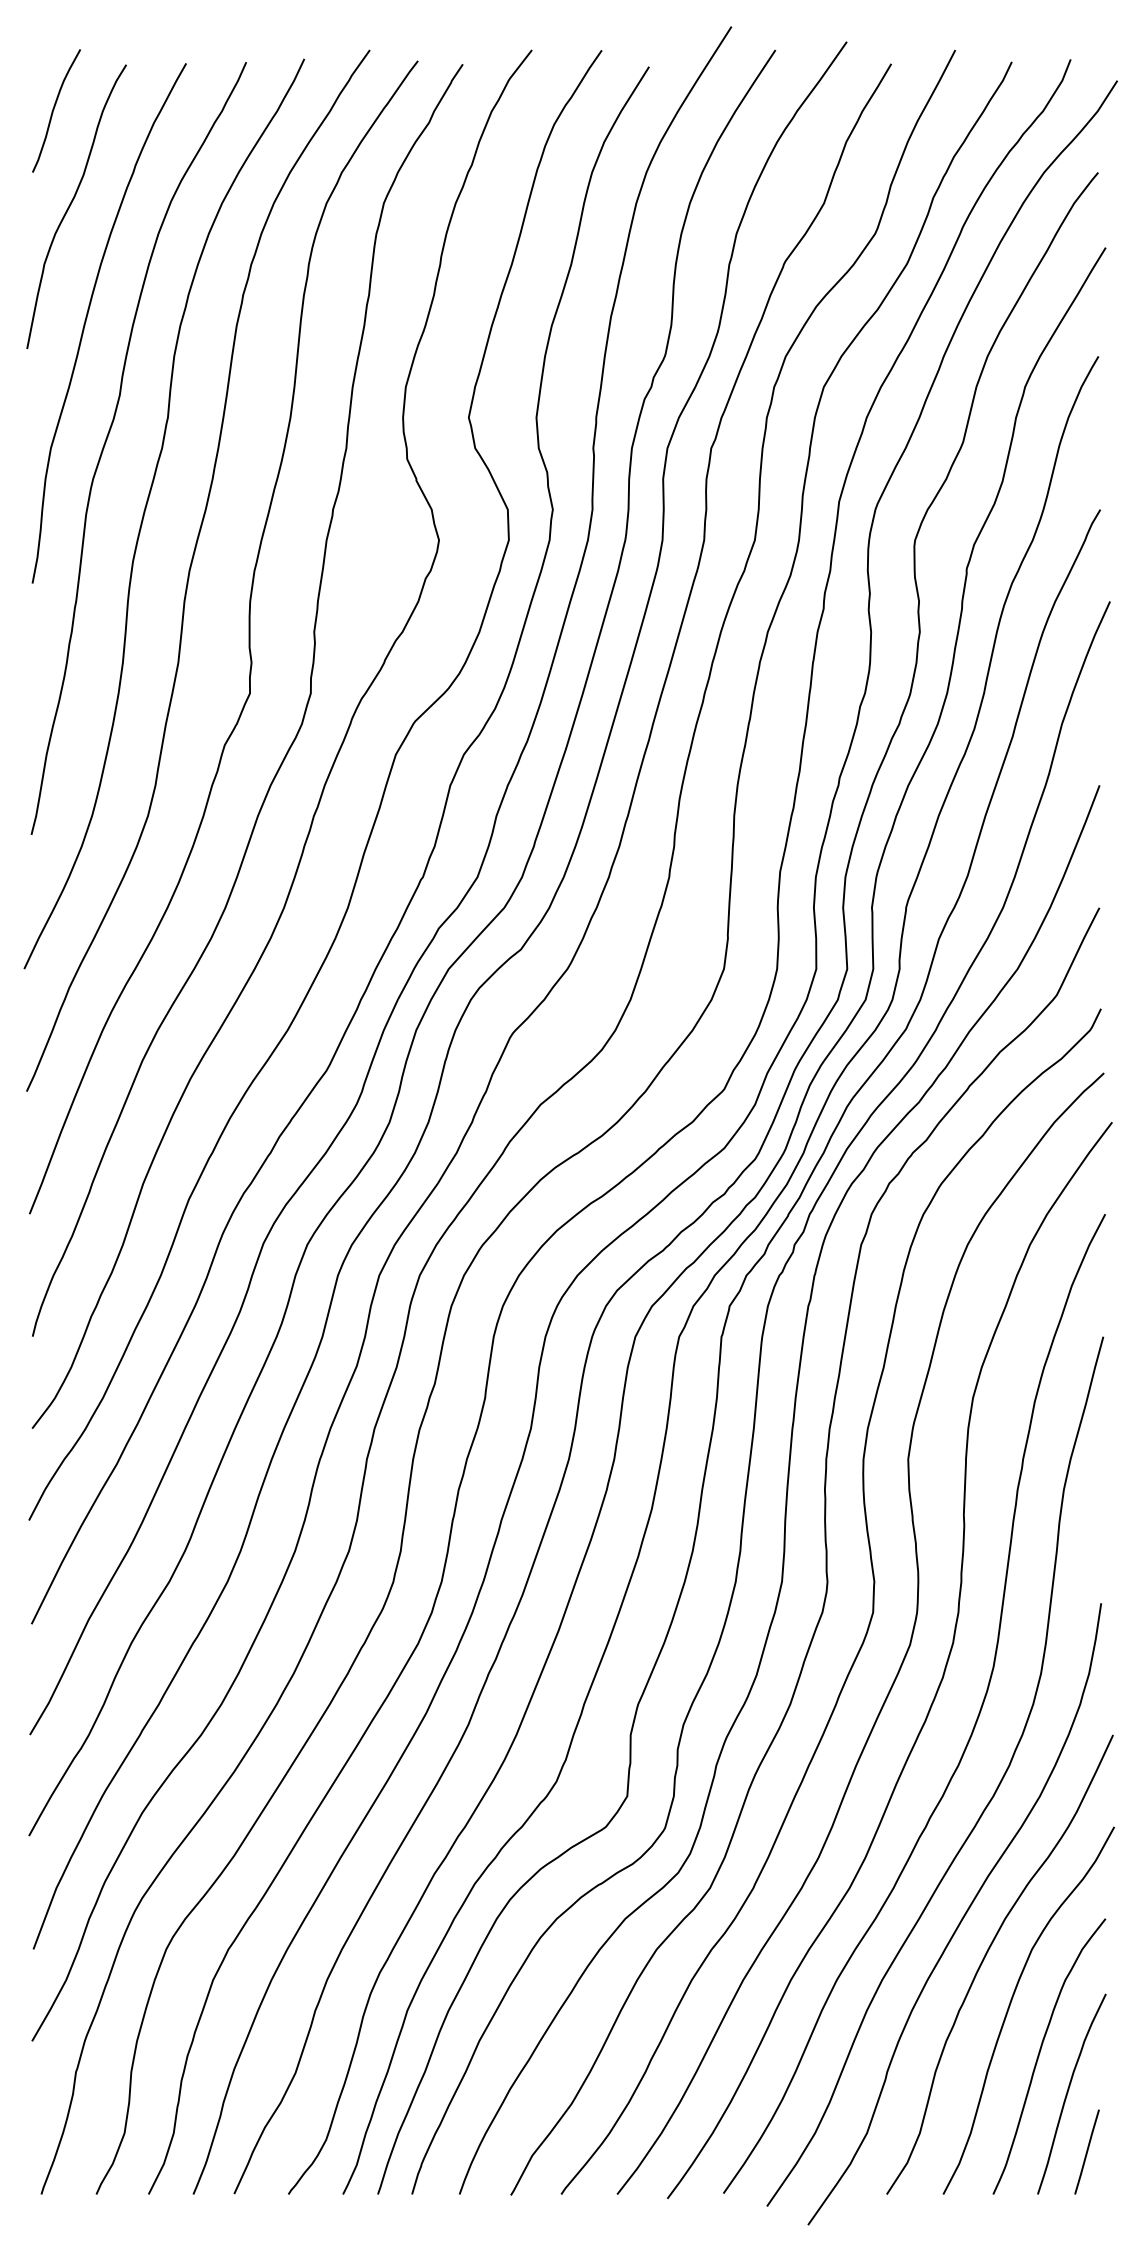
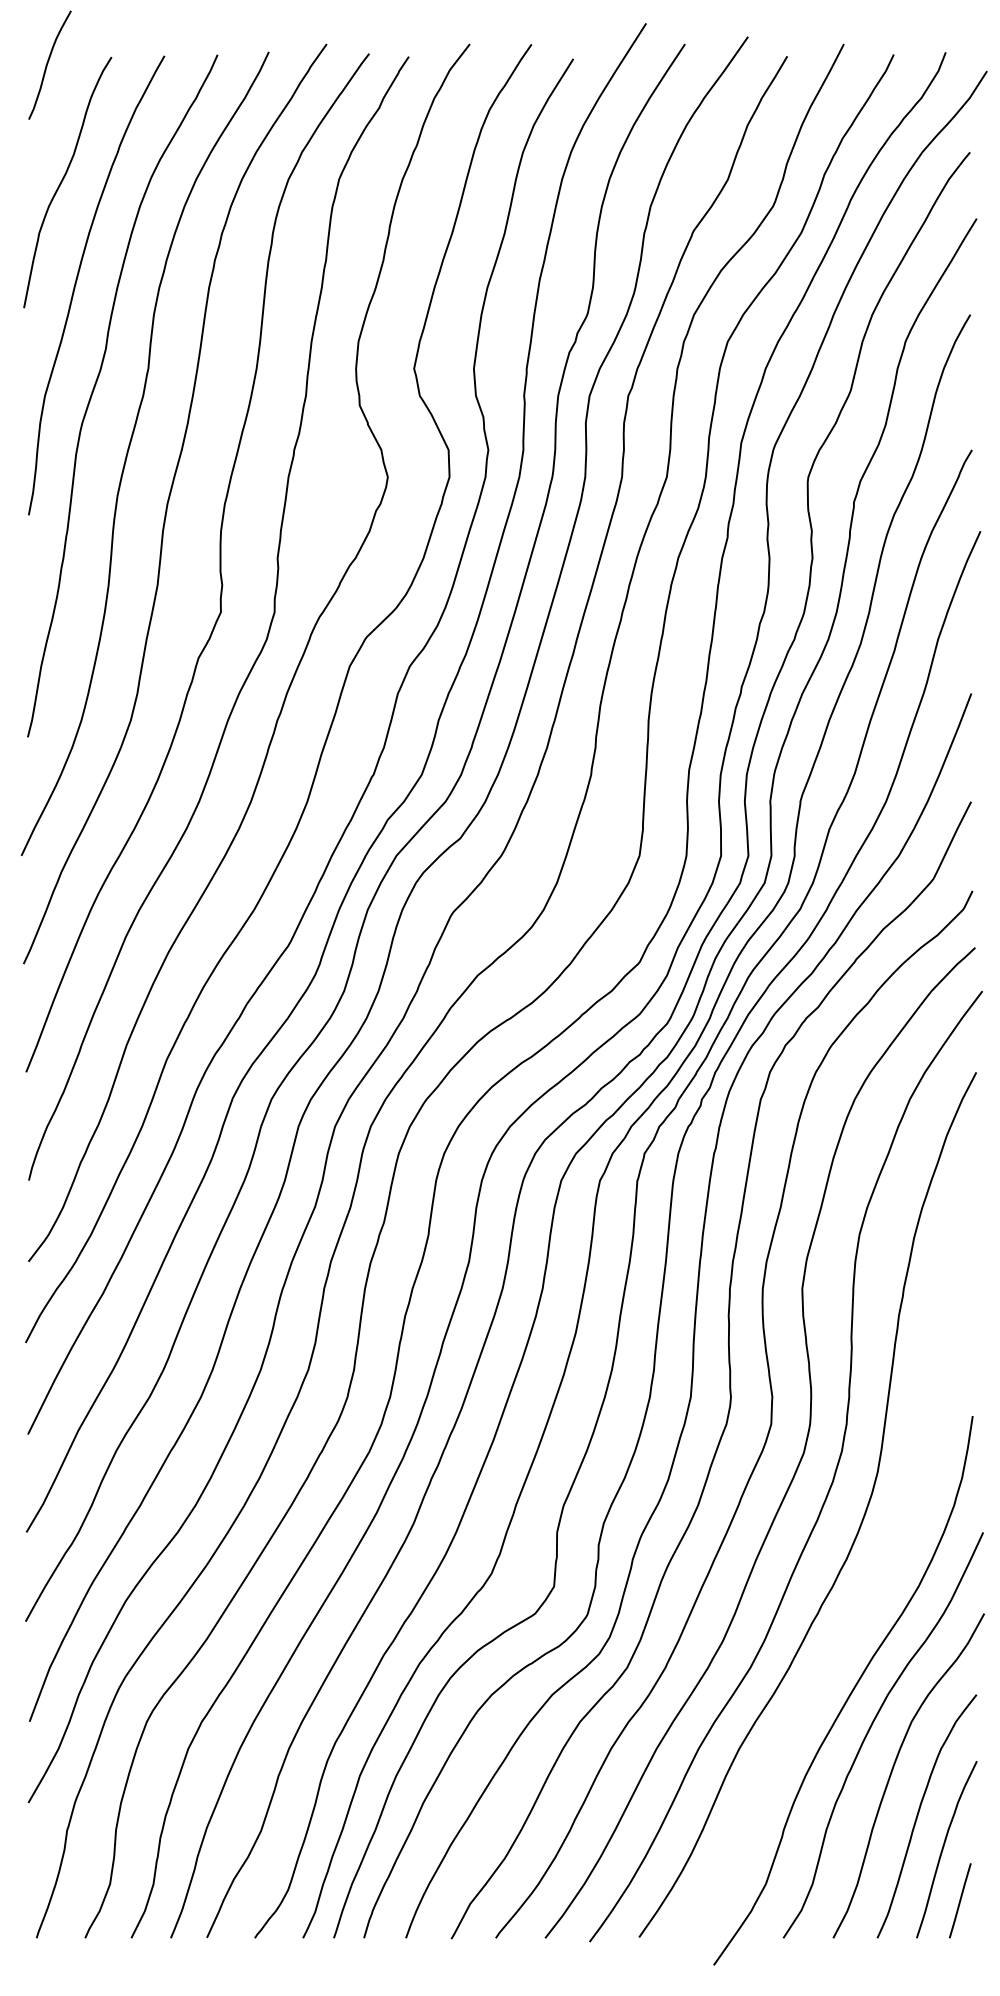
curve: (54, 109) -> (48, 63), moved
curve: (988, 1801) -> (873, 1591), removed

